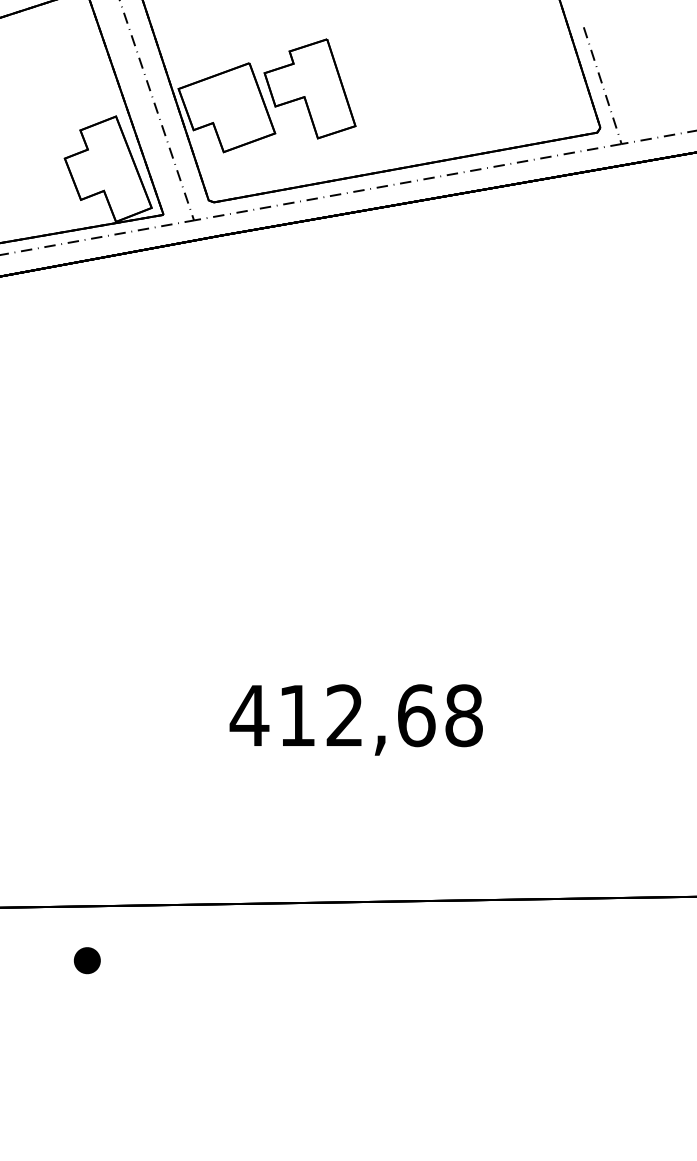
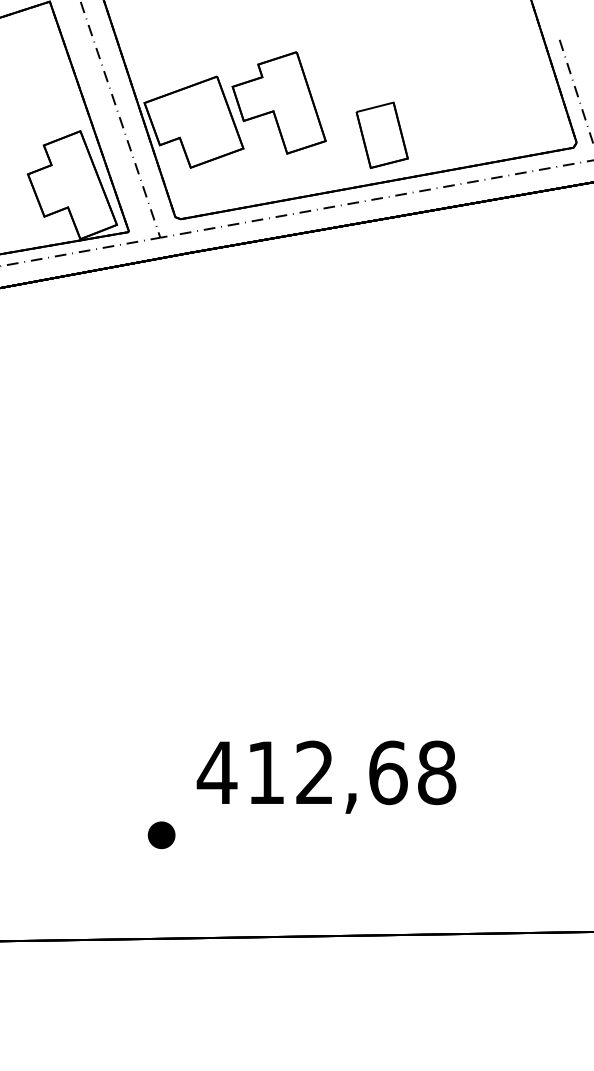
part: (410, 120) -> (382, 135), added
text: (355, 719) -> (325, 776), moved
part: (87, 960) -> (161, 835), moved

